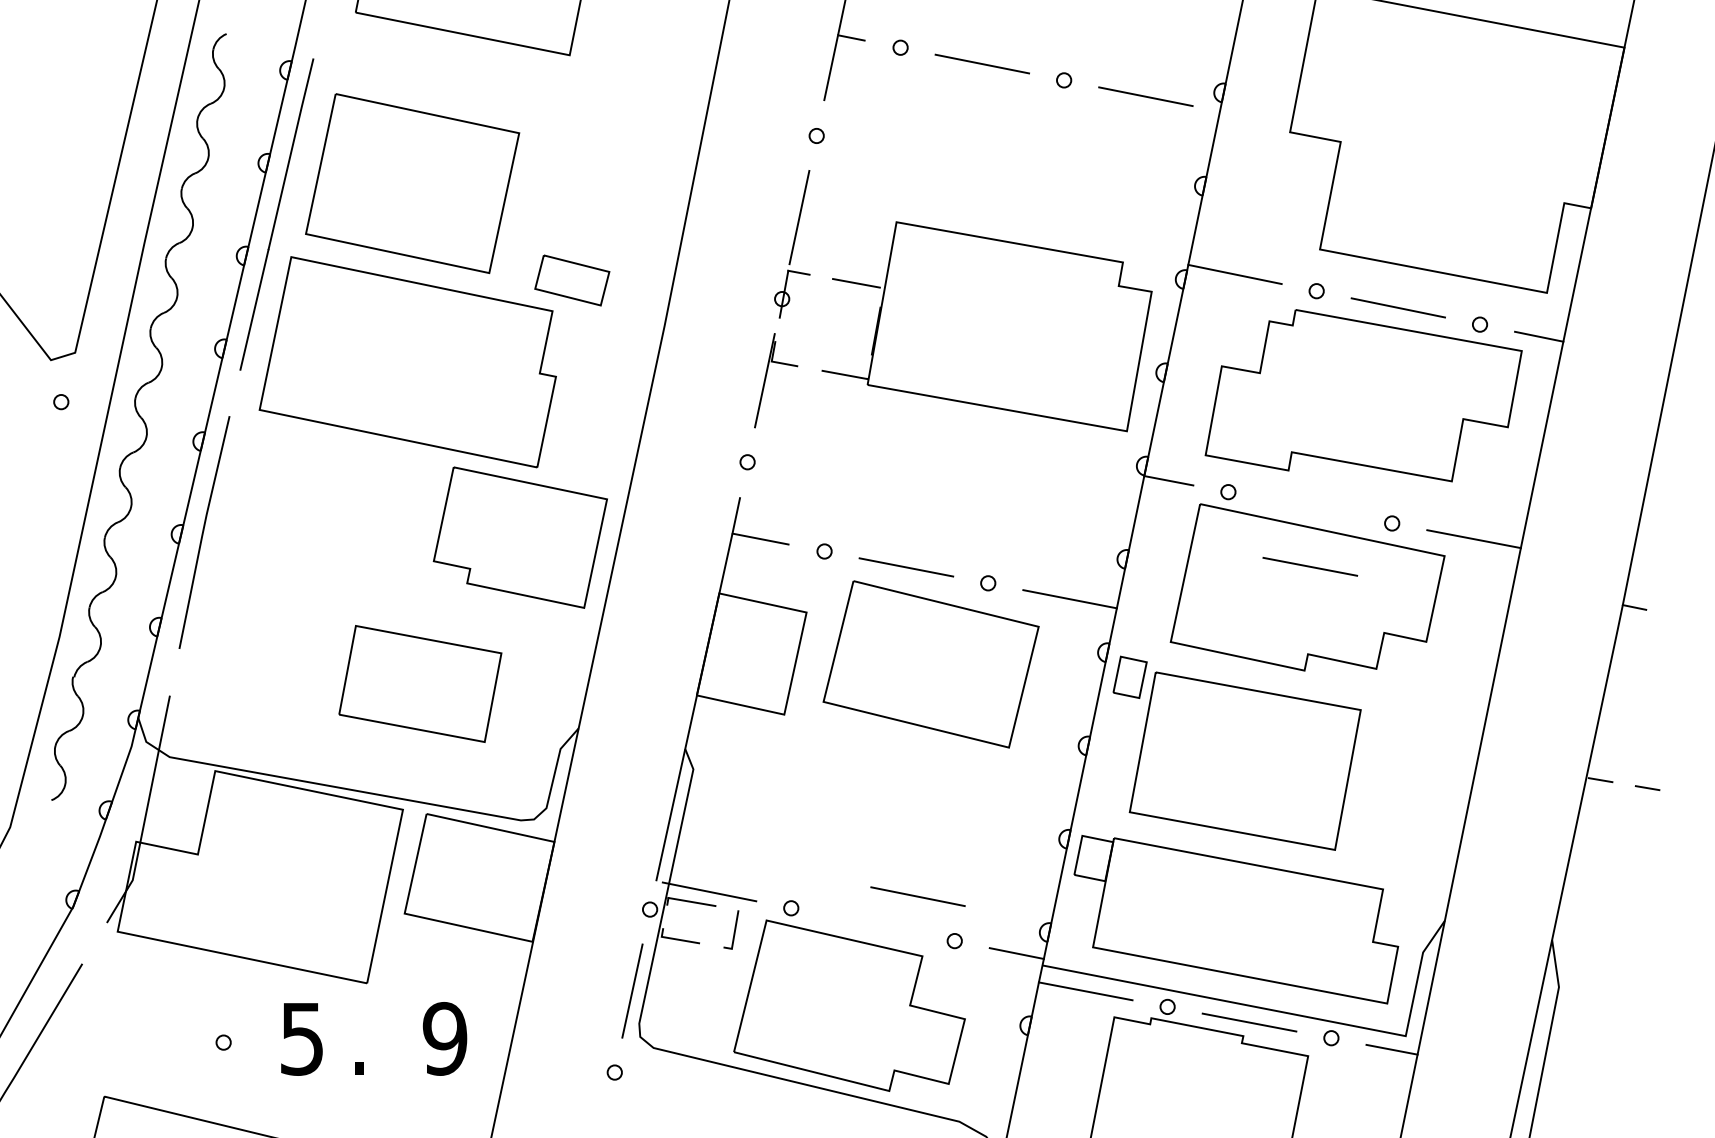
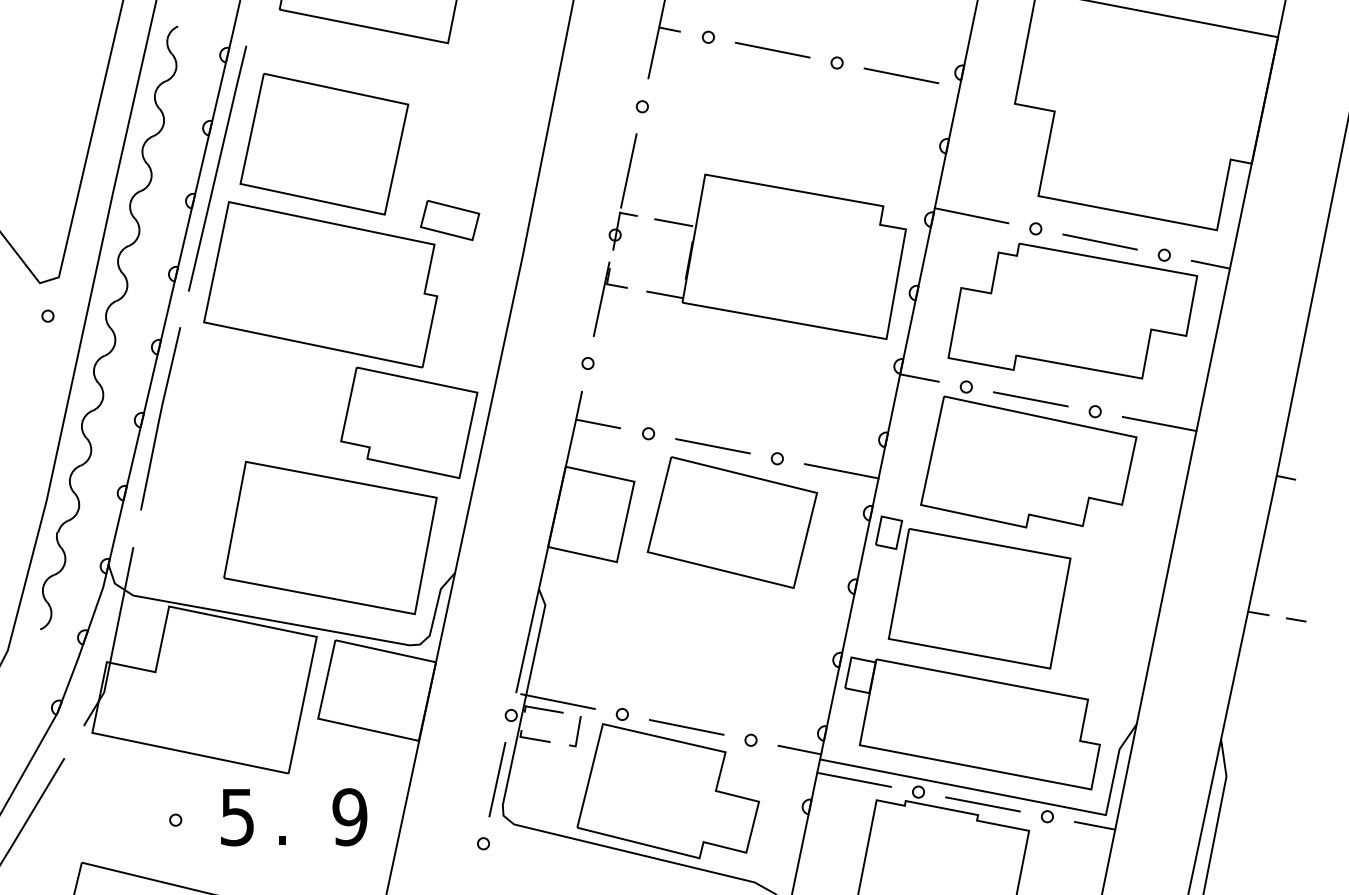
line: (1310, 566) -> (1030, 399), moved
part: (420, 683) -> (330, 537), size x1.67
line: (917, 896) -> (686, 727), moved

